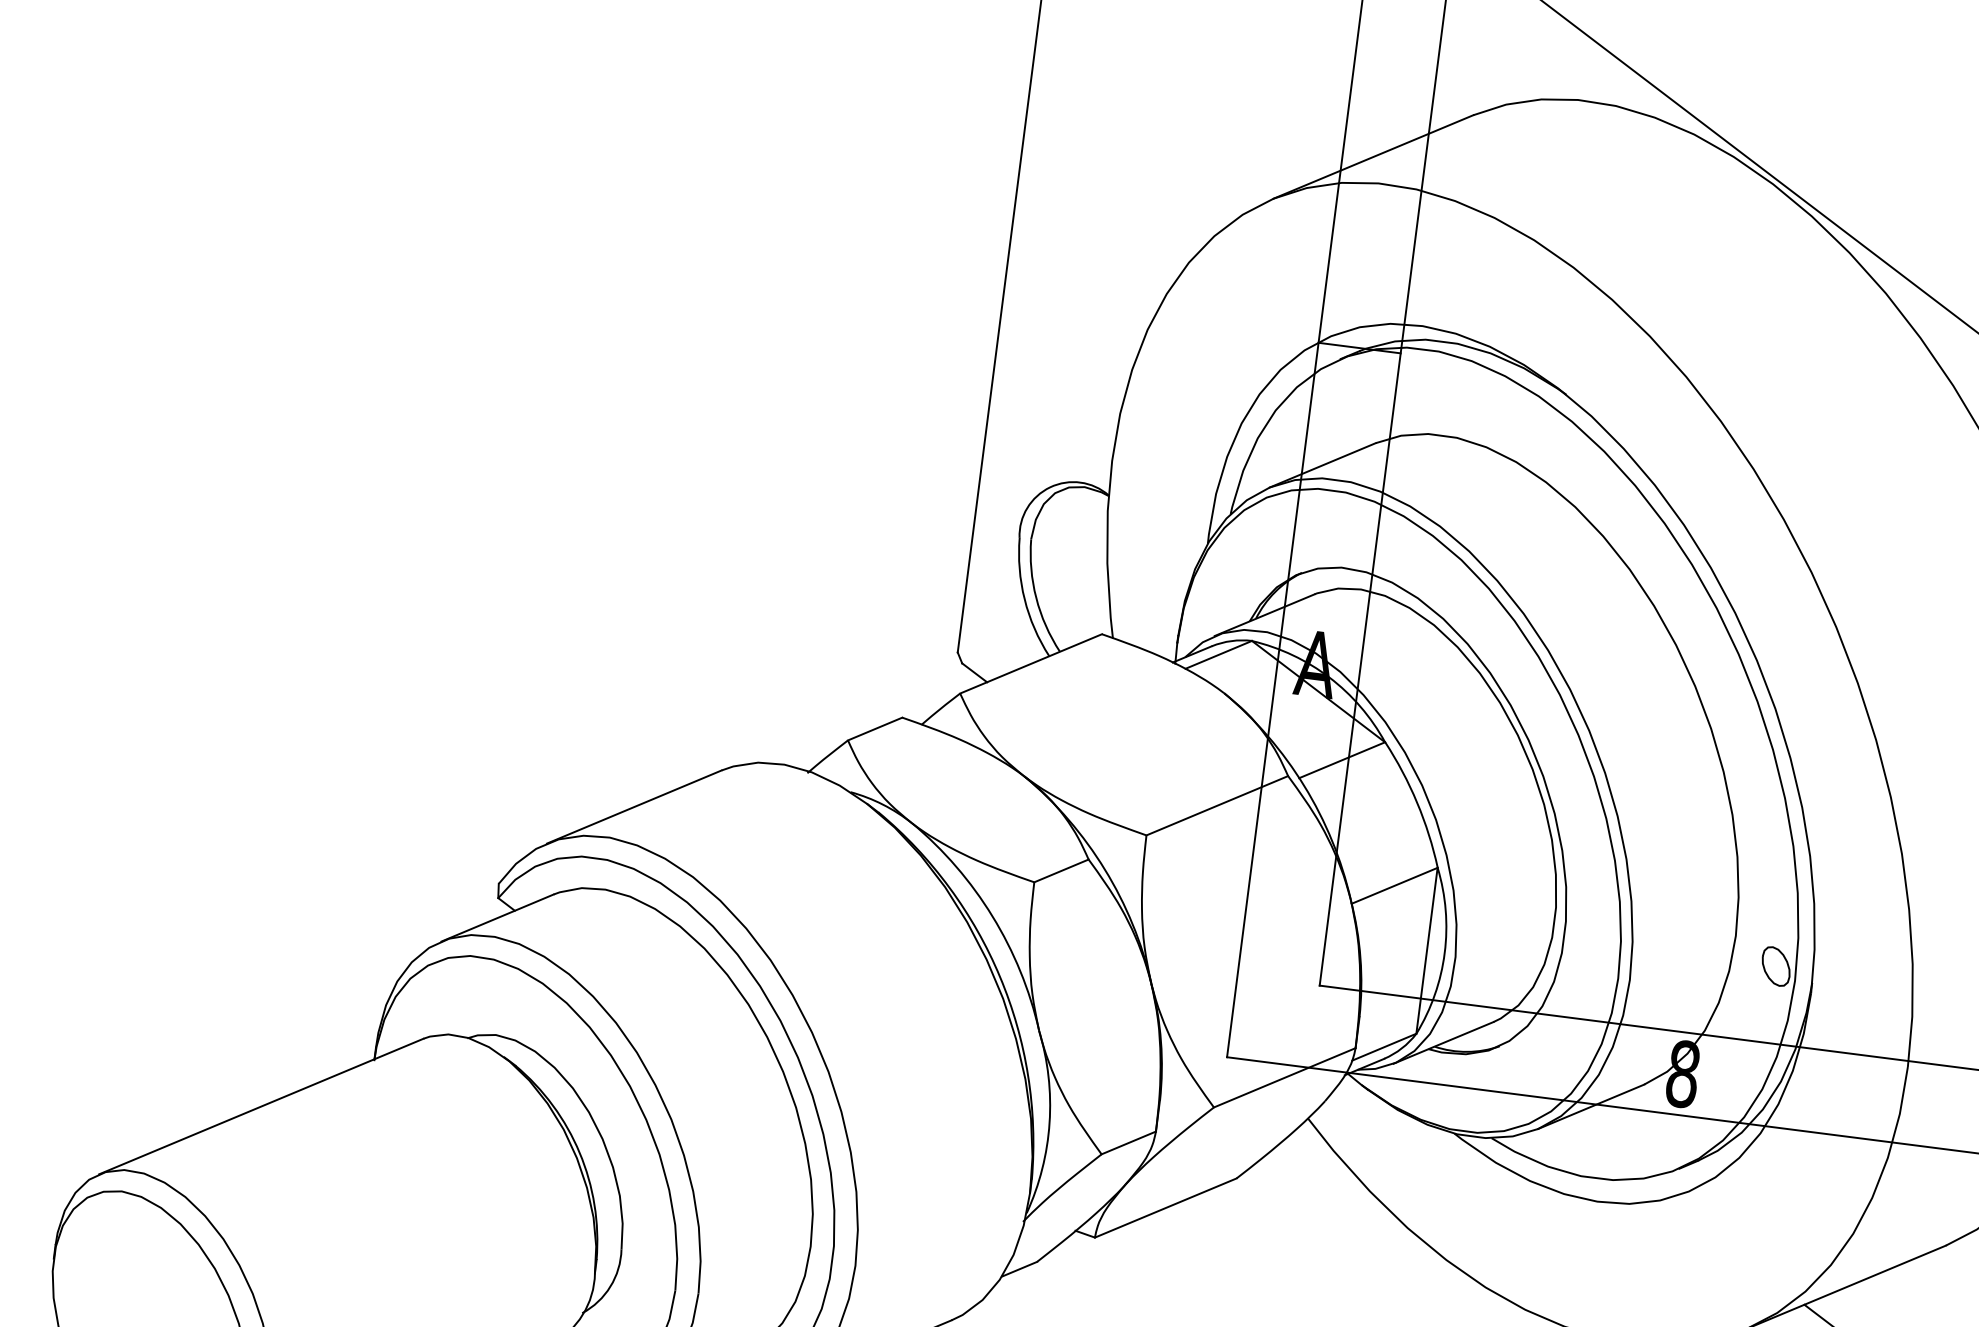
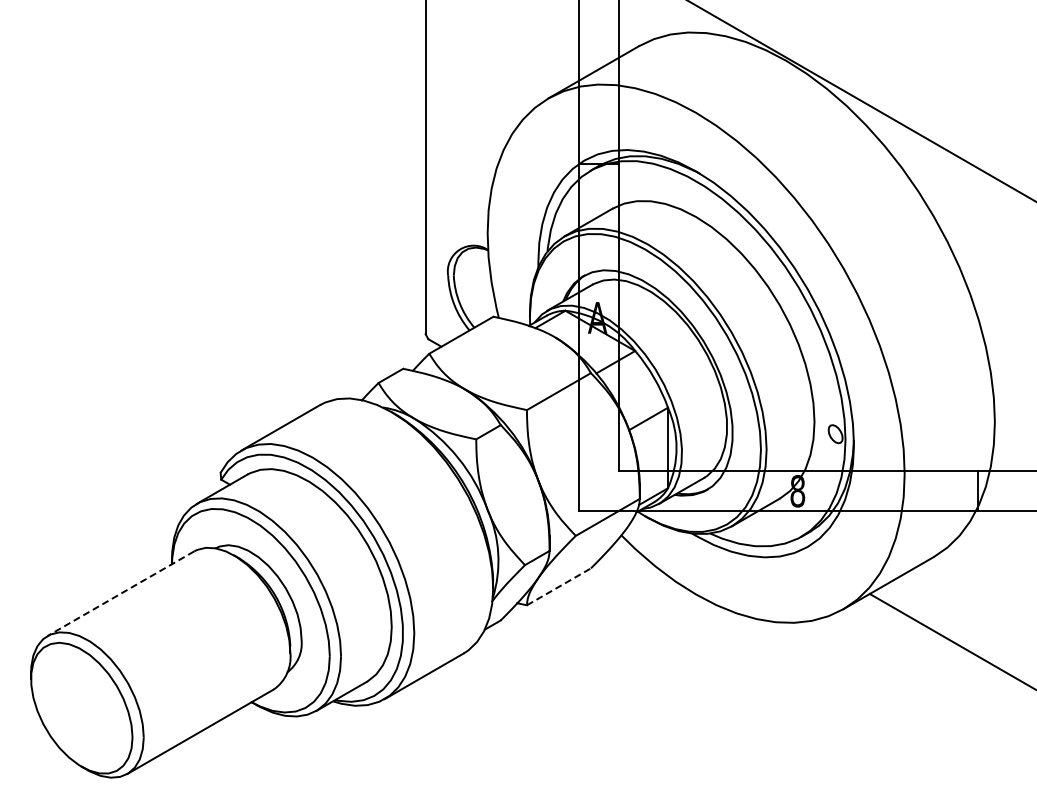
line: (260, 1106) -> (120, 593), solid -> dashed
line: (1164, 1207) -> (558, 586), solid -> dashed

